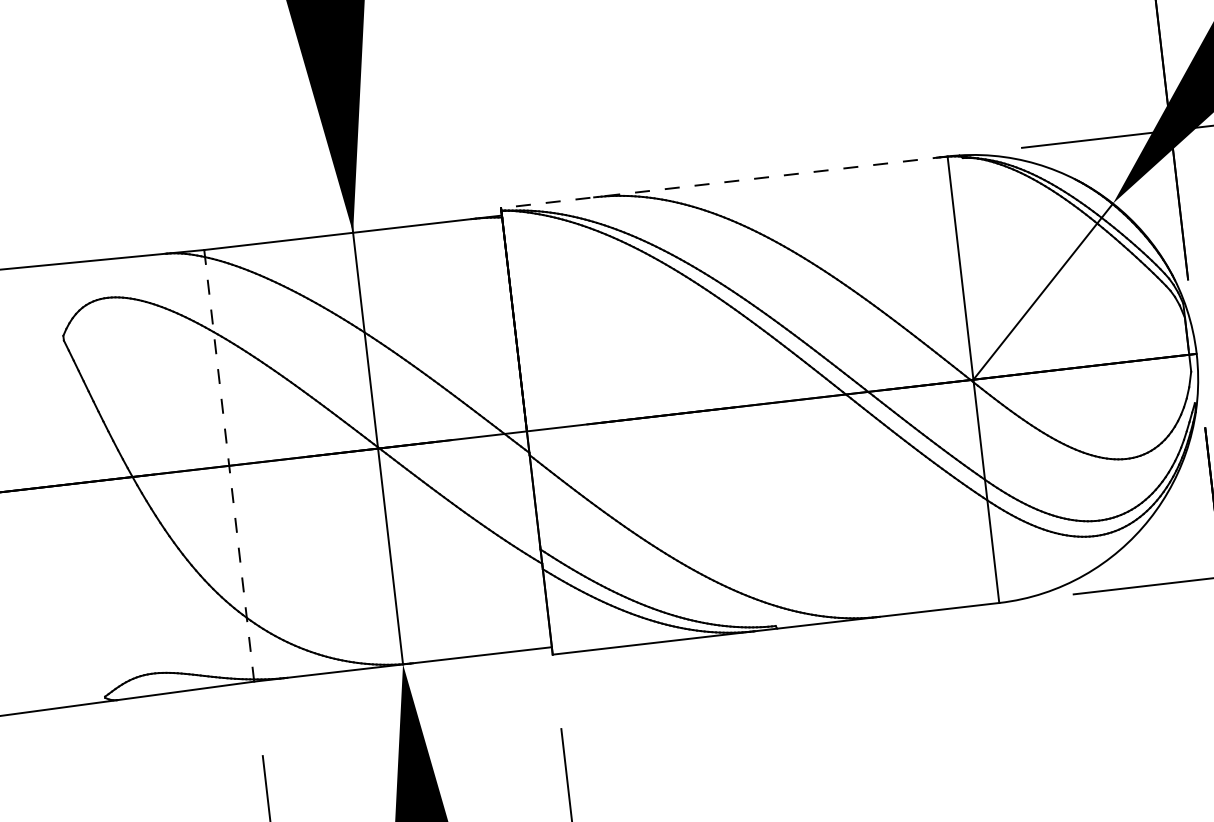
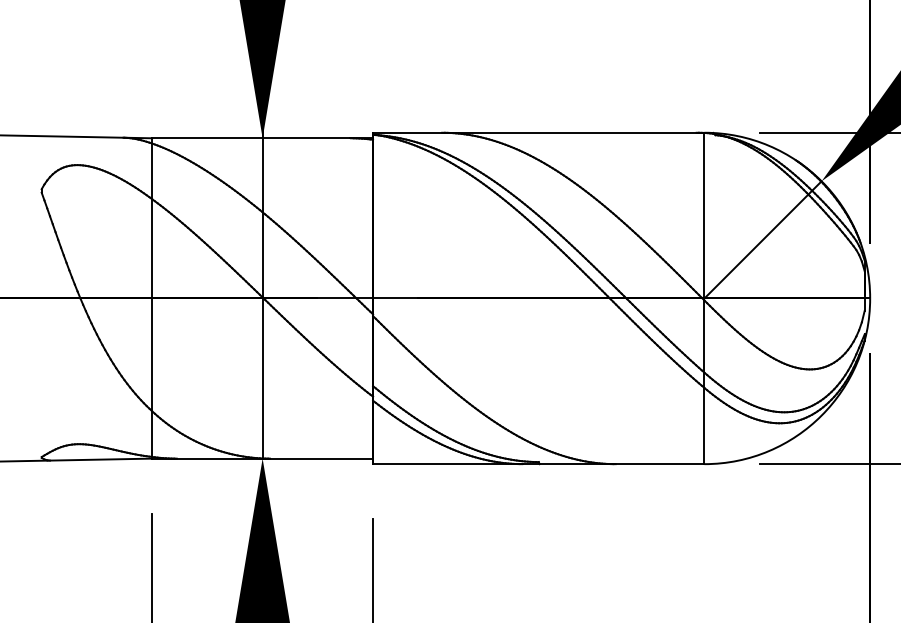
line: (723, 181) -> (538, 132), dashed -> solid
line: (229, 464) -> (152, 297), dashed -> solid

